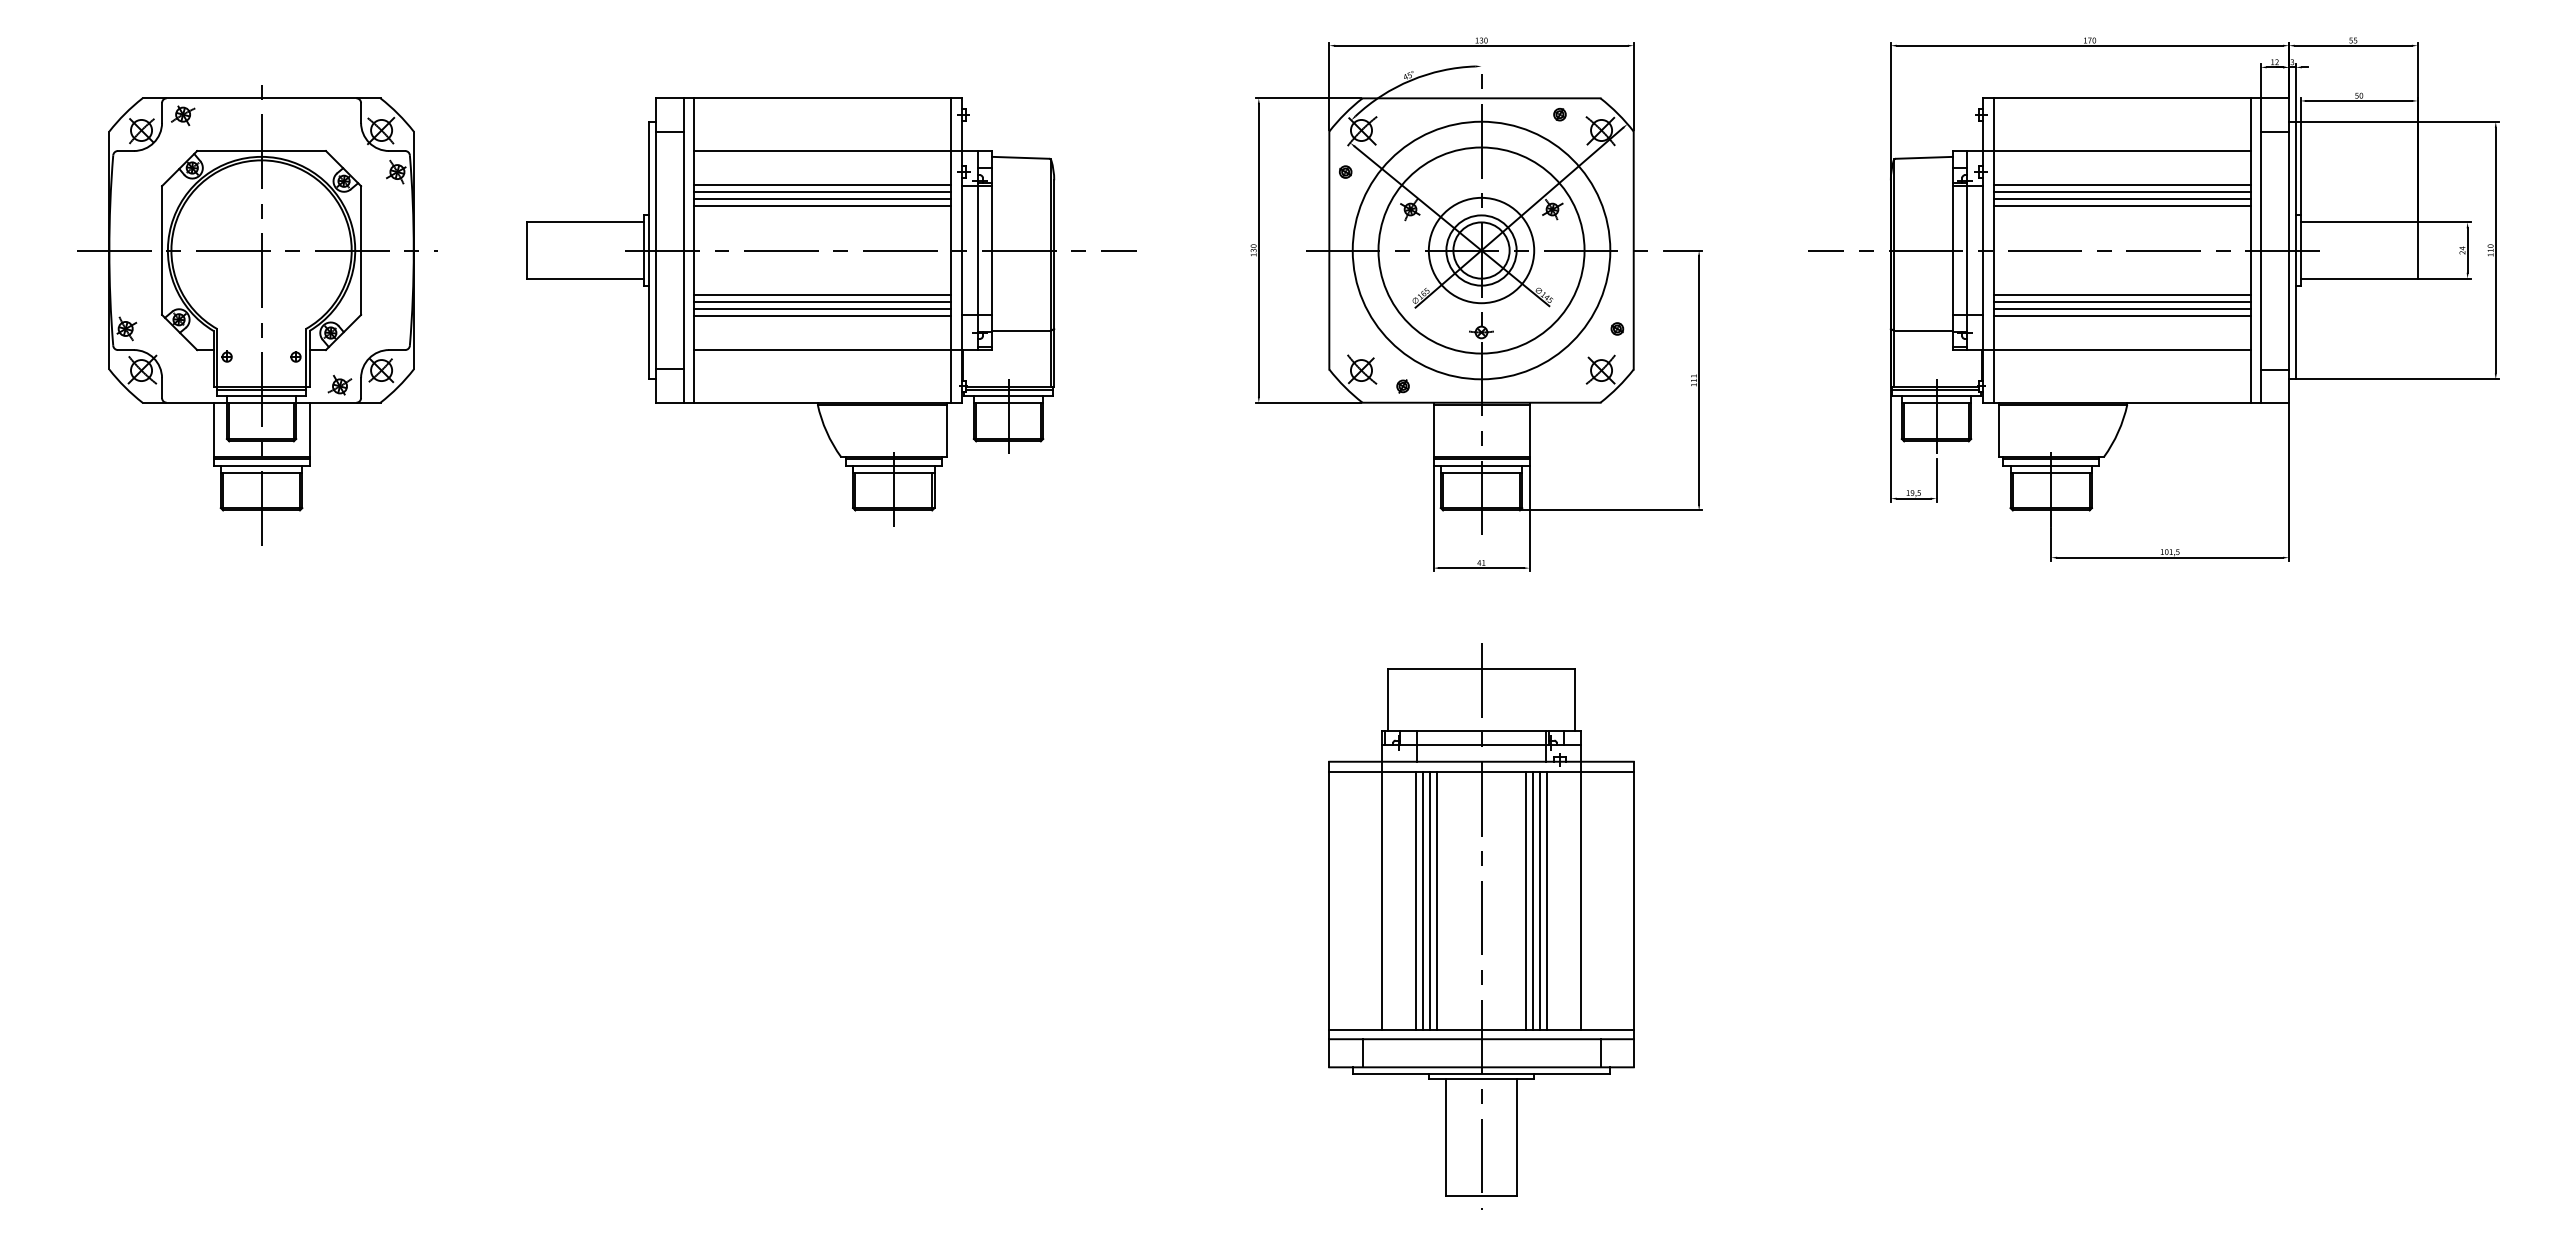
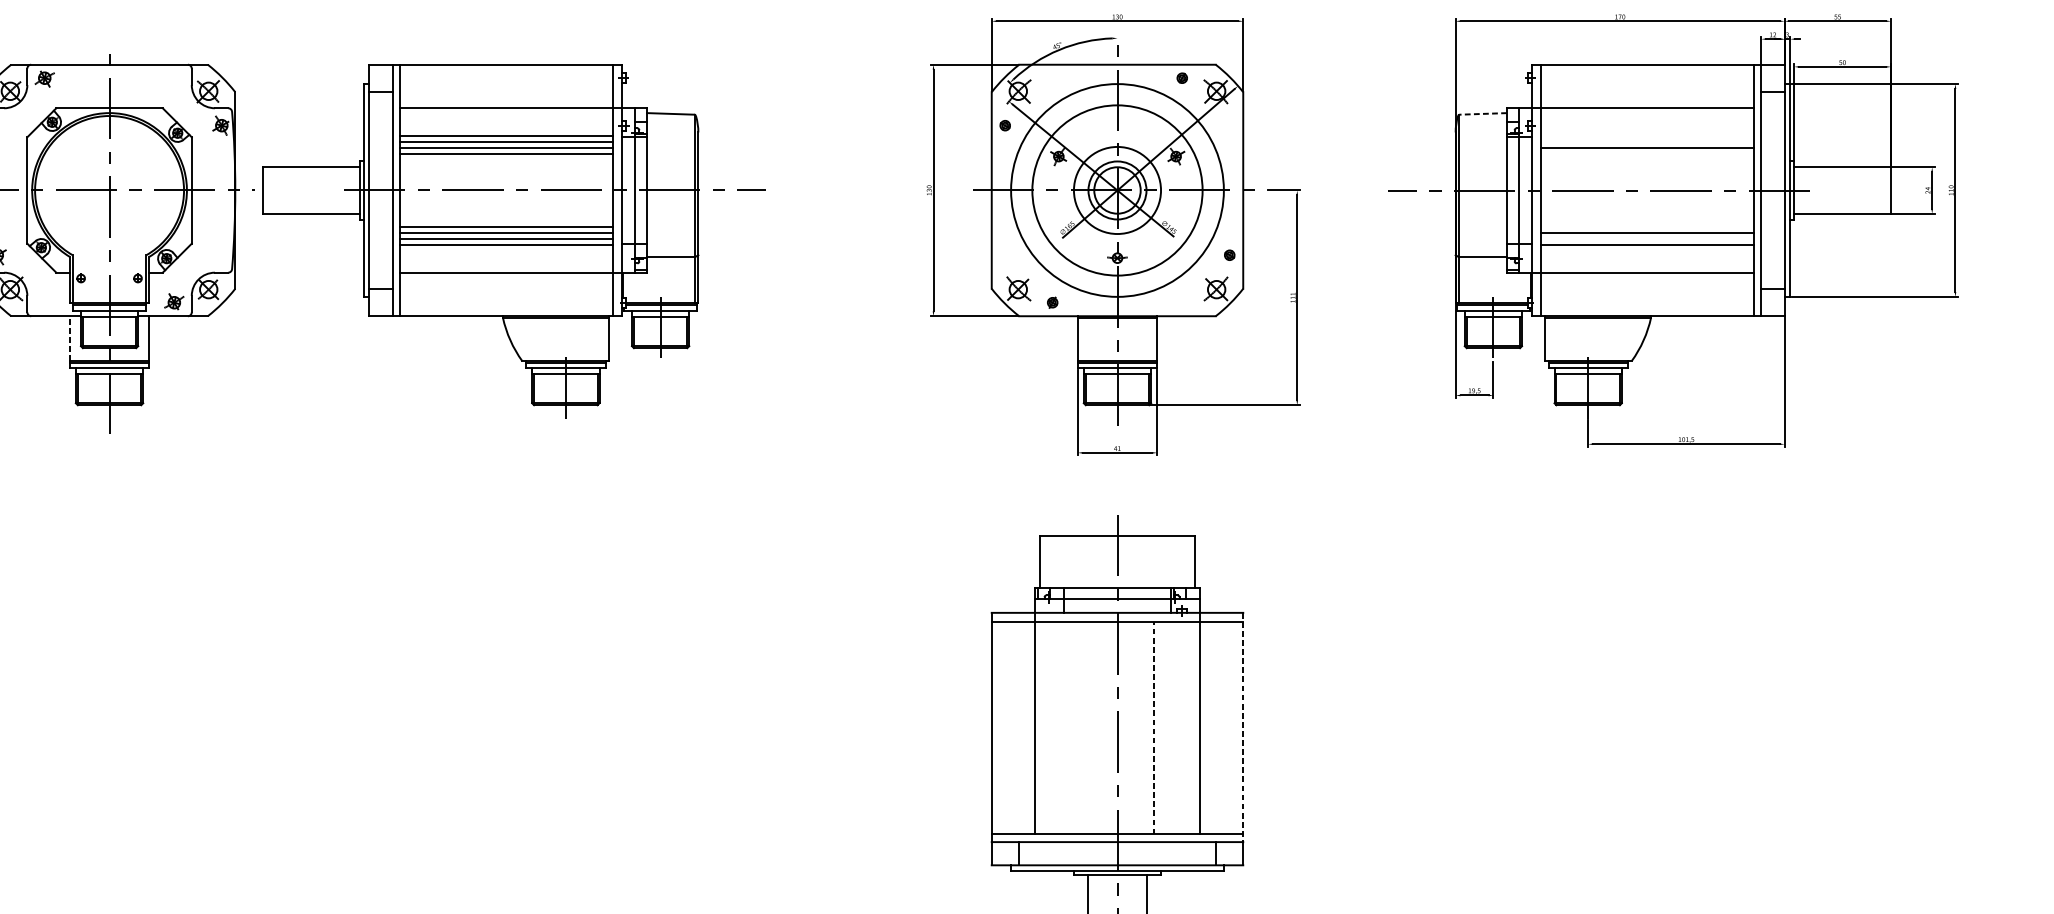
line: (1924, 157) -> (1483, 113), solid -> dashed
line: (2122, 184) -> (1647, 135), removed
line: (2122, 192) -> (1647, 142), removed
line: (2122, 206) -> (1647, 154), removed
line: (2122, 295) -> (1647, 227), removed
line: (2122, 309) -> (1647, 239), removed
part: (831, 311) -> (514, 240), moved
line: (213, 429) -> (69, 338), solid -> dashed
line: (1415, 900) -> (1062, 727), removed
line: (1422, 900) -> (1068, 727), removed
line: (1430, 900) -> (1075, 727), removed
line: (1437, 900) -> (1081, 727), removed
line: (1533, 900) -> (1160, 727), removed
line: (1540, 900) -> (1166, 727), removed
line: (1547, 900) -> (1171, 727), removed
line: (1633, 900) -> (1243, 727), solid -> dashed
line: (1526, 901) -> (1154, 728), solid -> dashed

